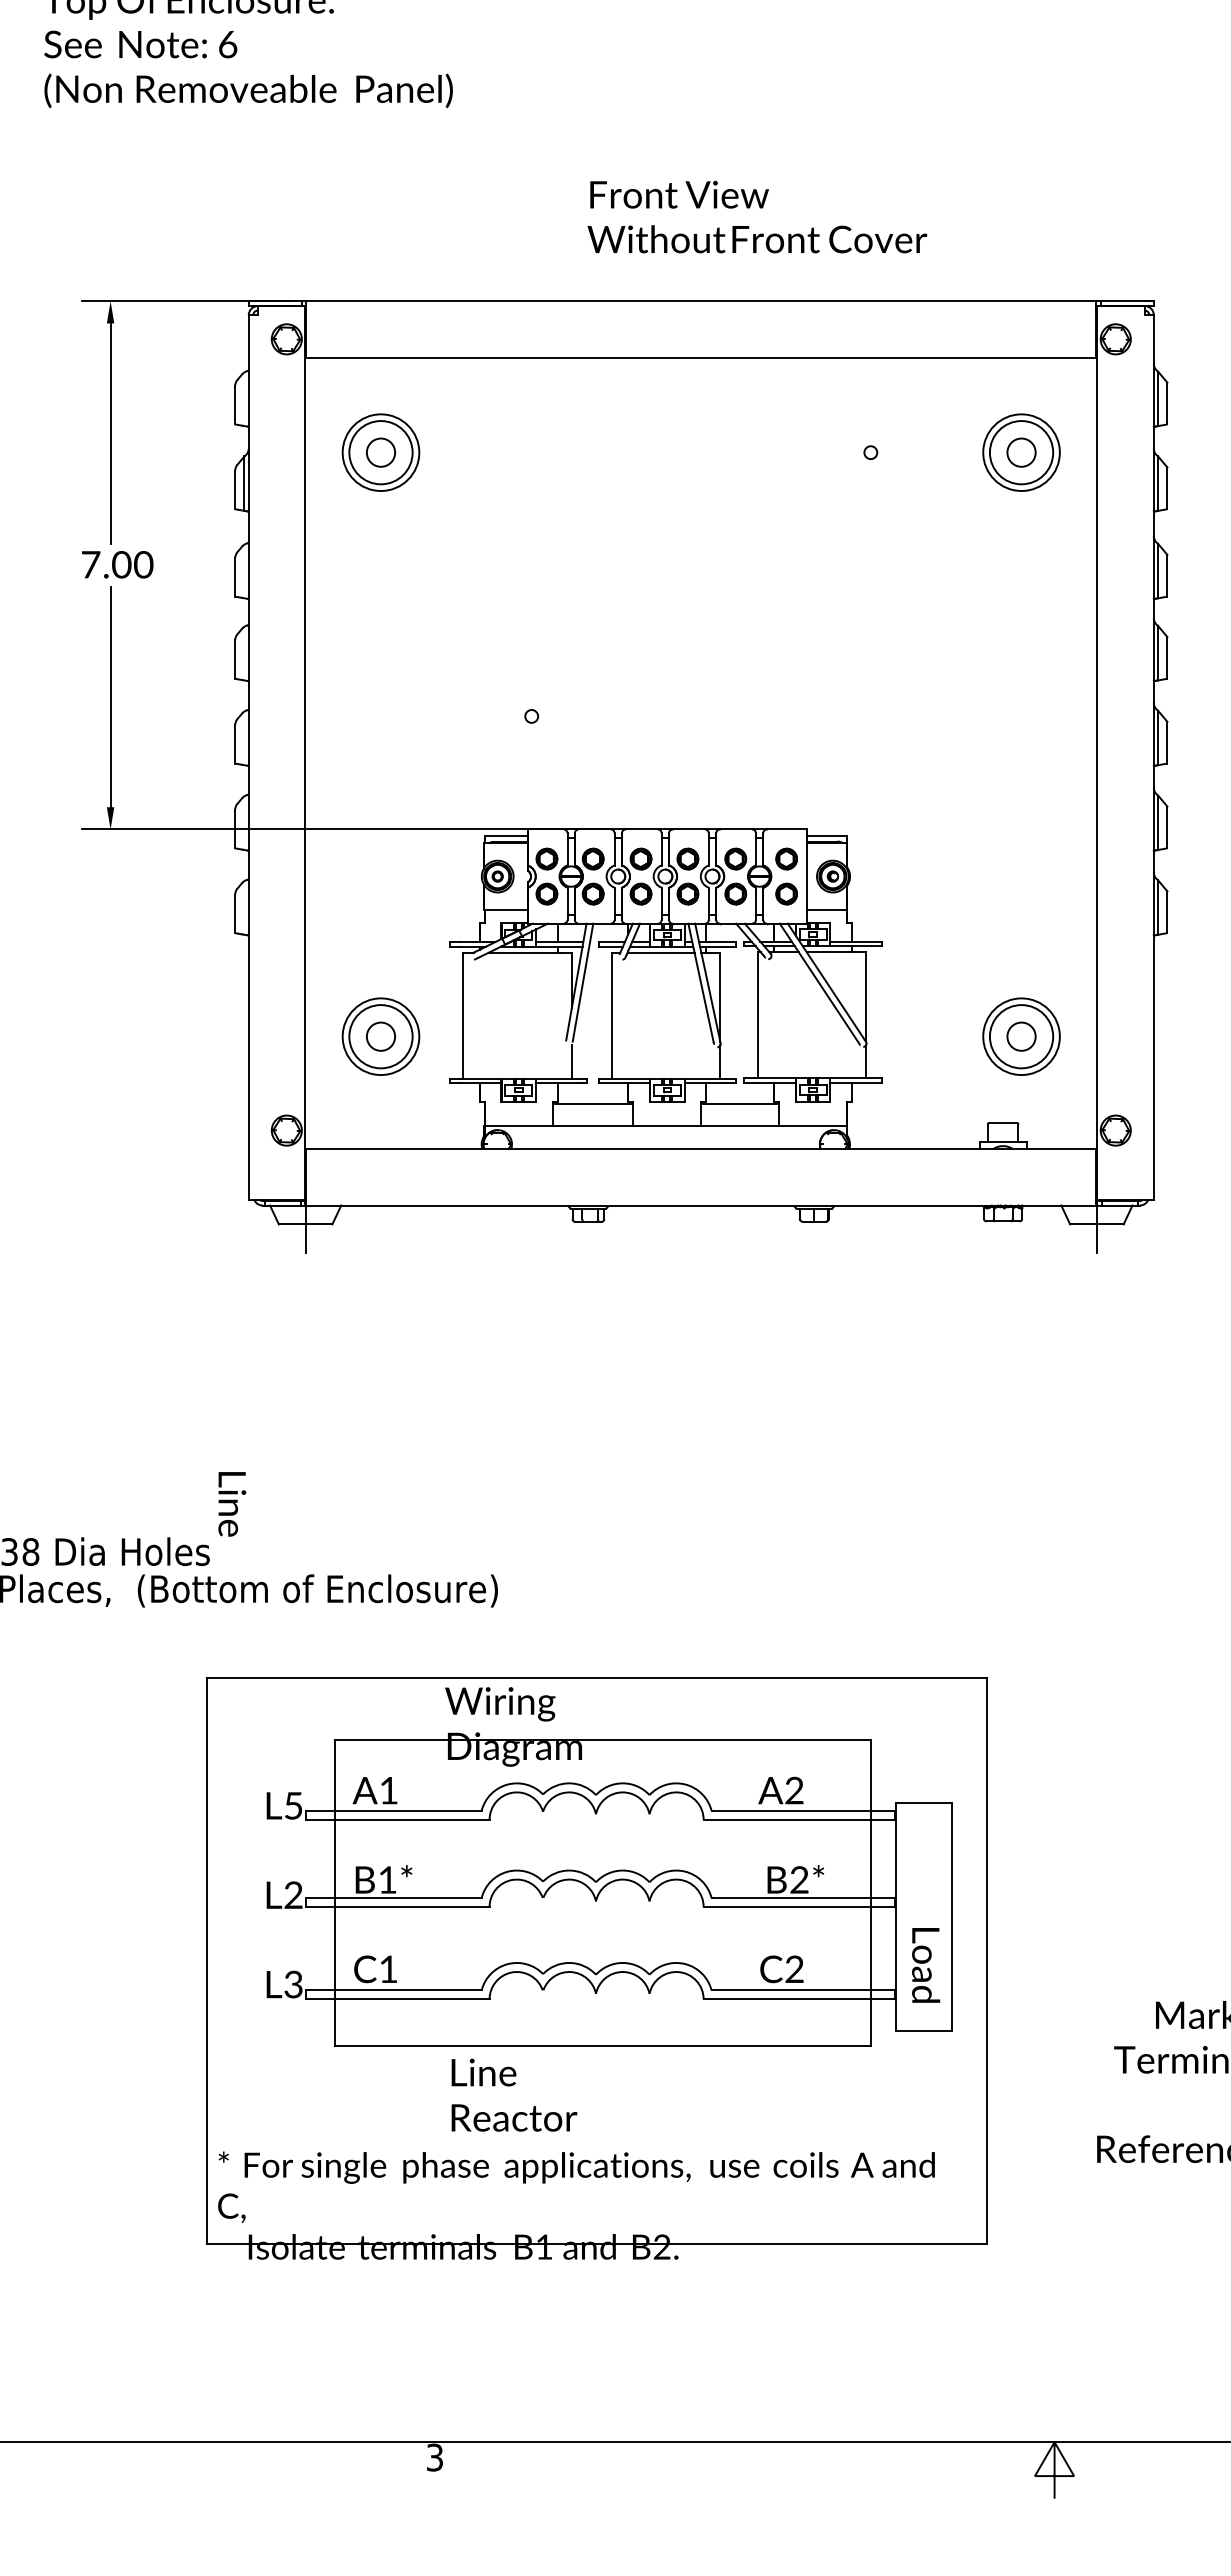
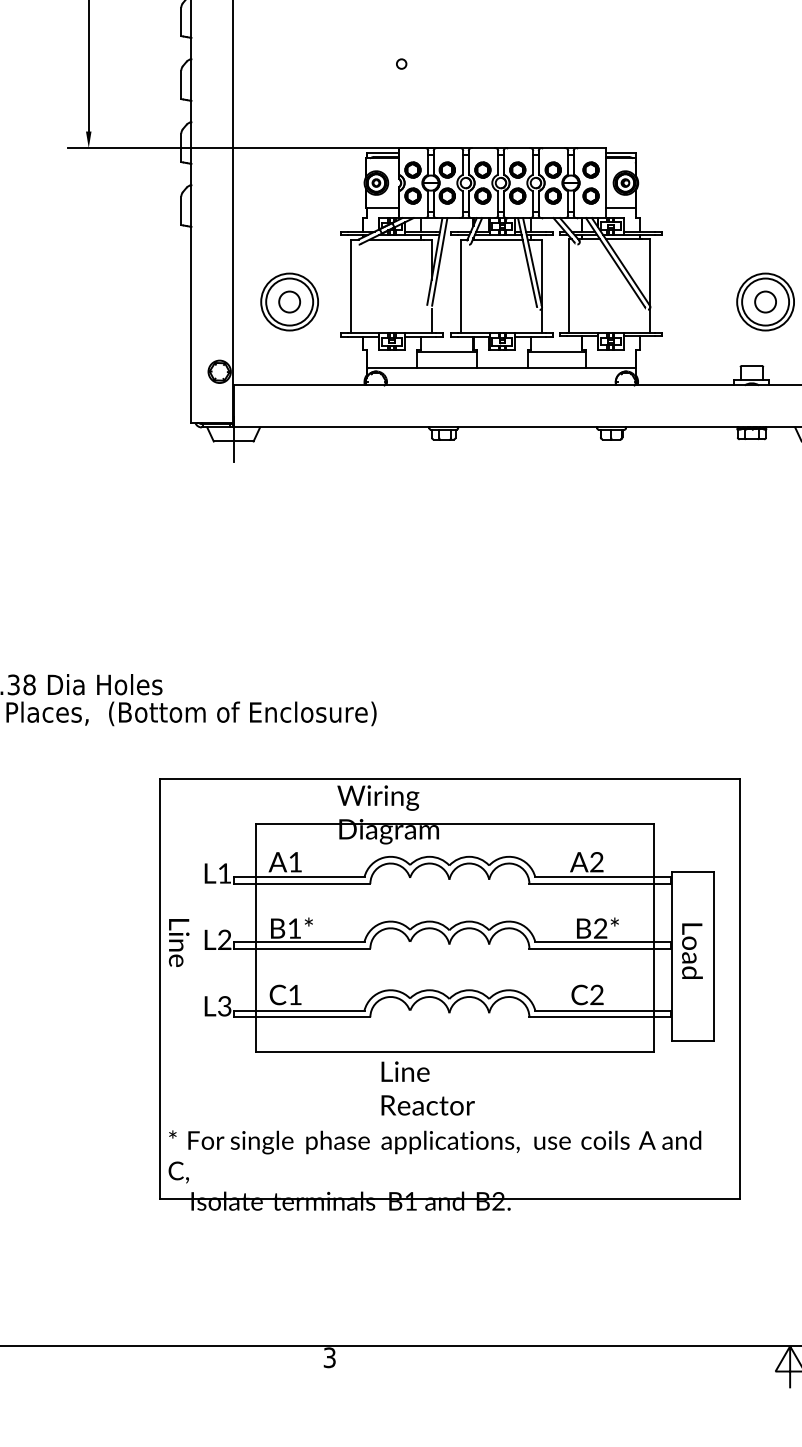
text: (232, 1504) -> (179, 943), moved
text: (293, 1805) -> (224, 873), L5 -> L1
text: (926, 1965) -> (692, 951), moved
text: (514, 2094) -> (428, 1087), moved

